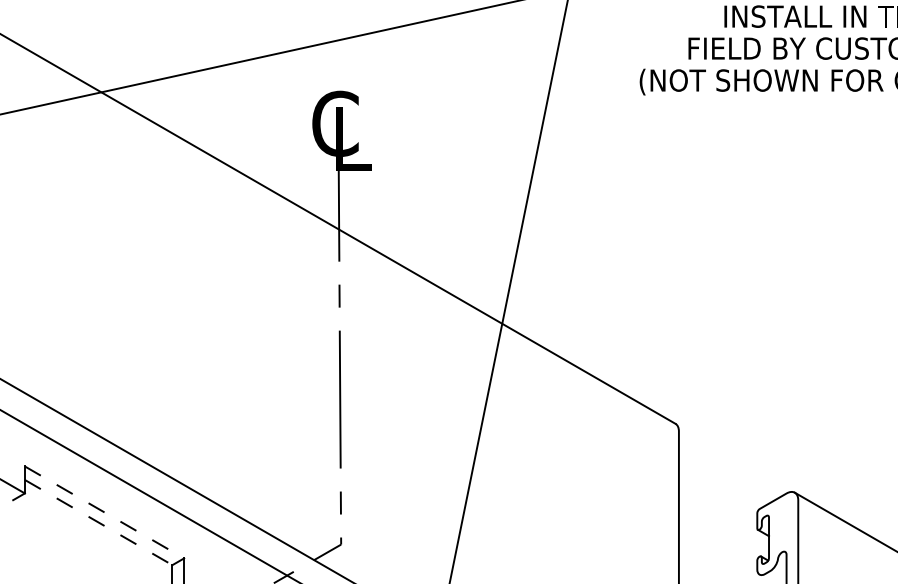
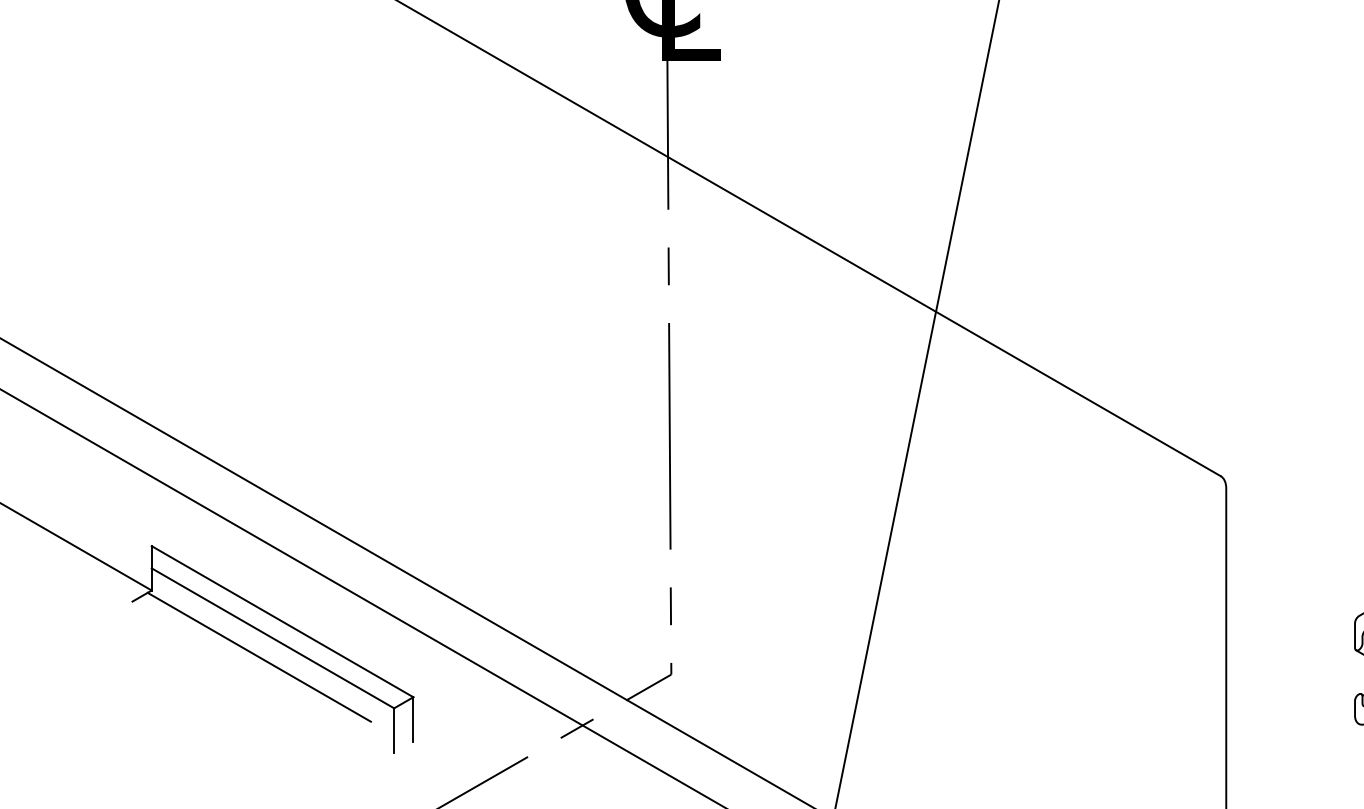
line: (104, 512) -> (282, 621), dashed -> solid
line: (99, 522) -> (274, 638), dashed -> solid
line: (90, 533) -> (259, 656), added

